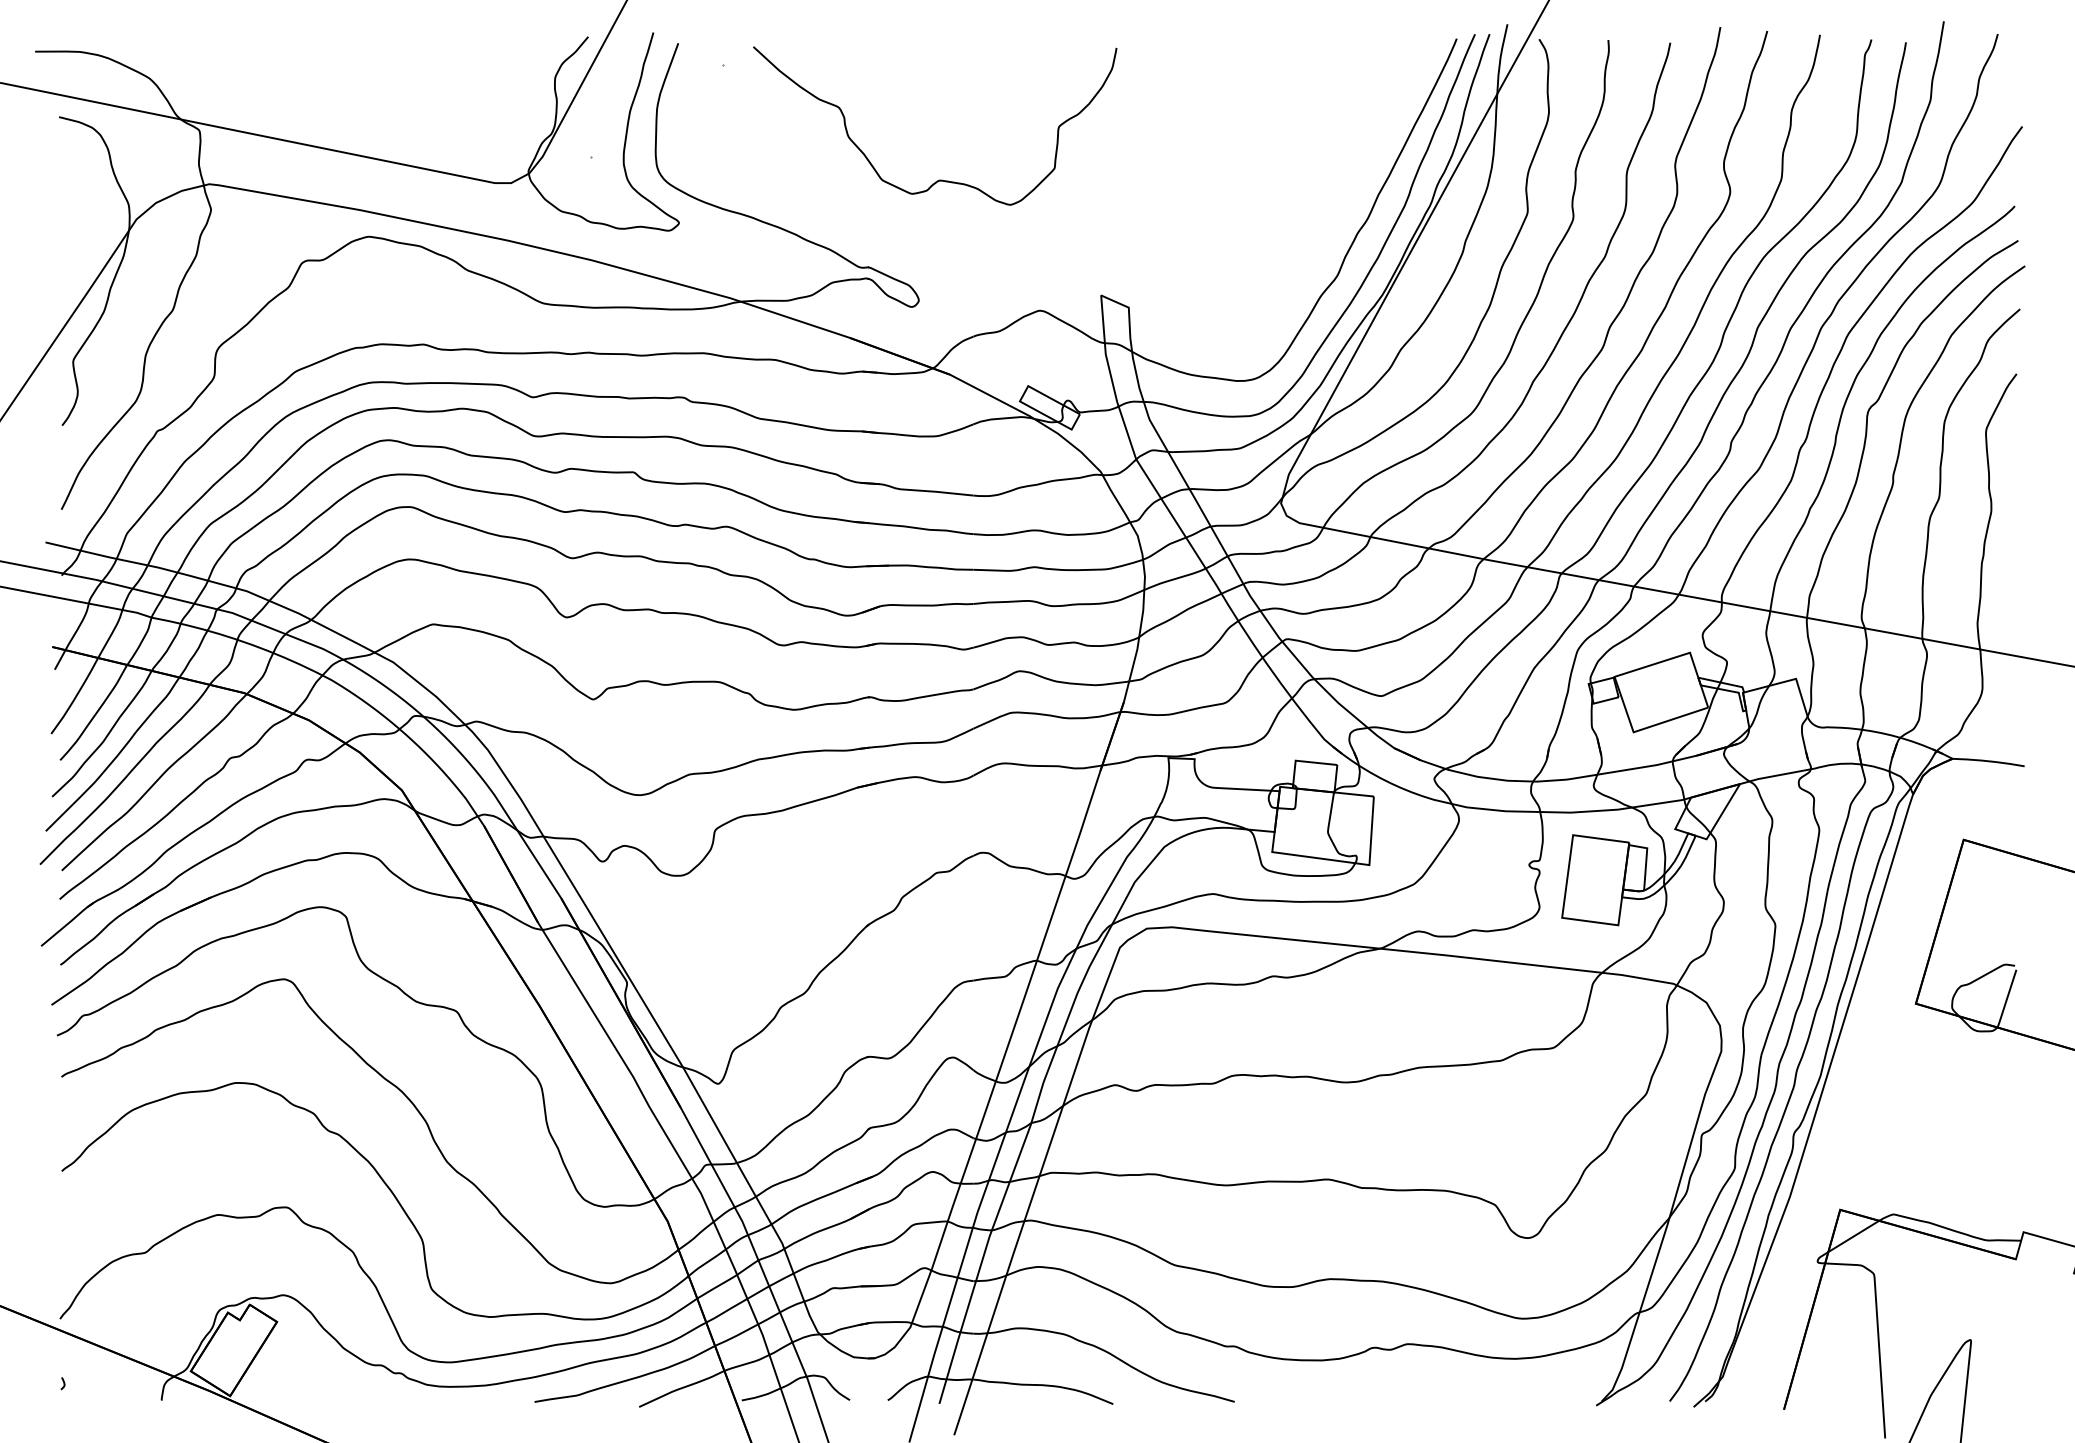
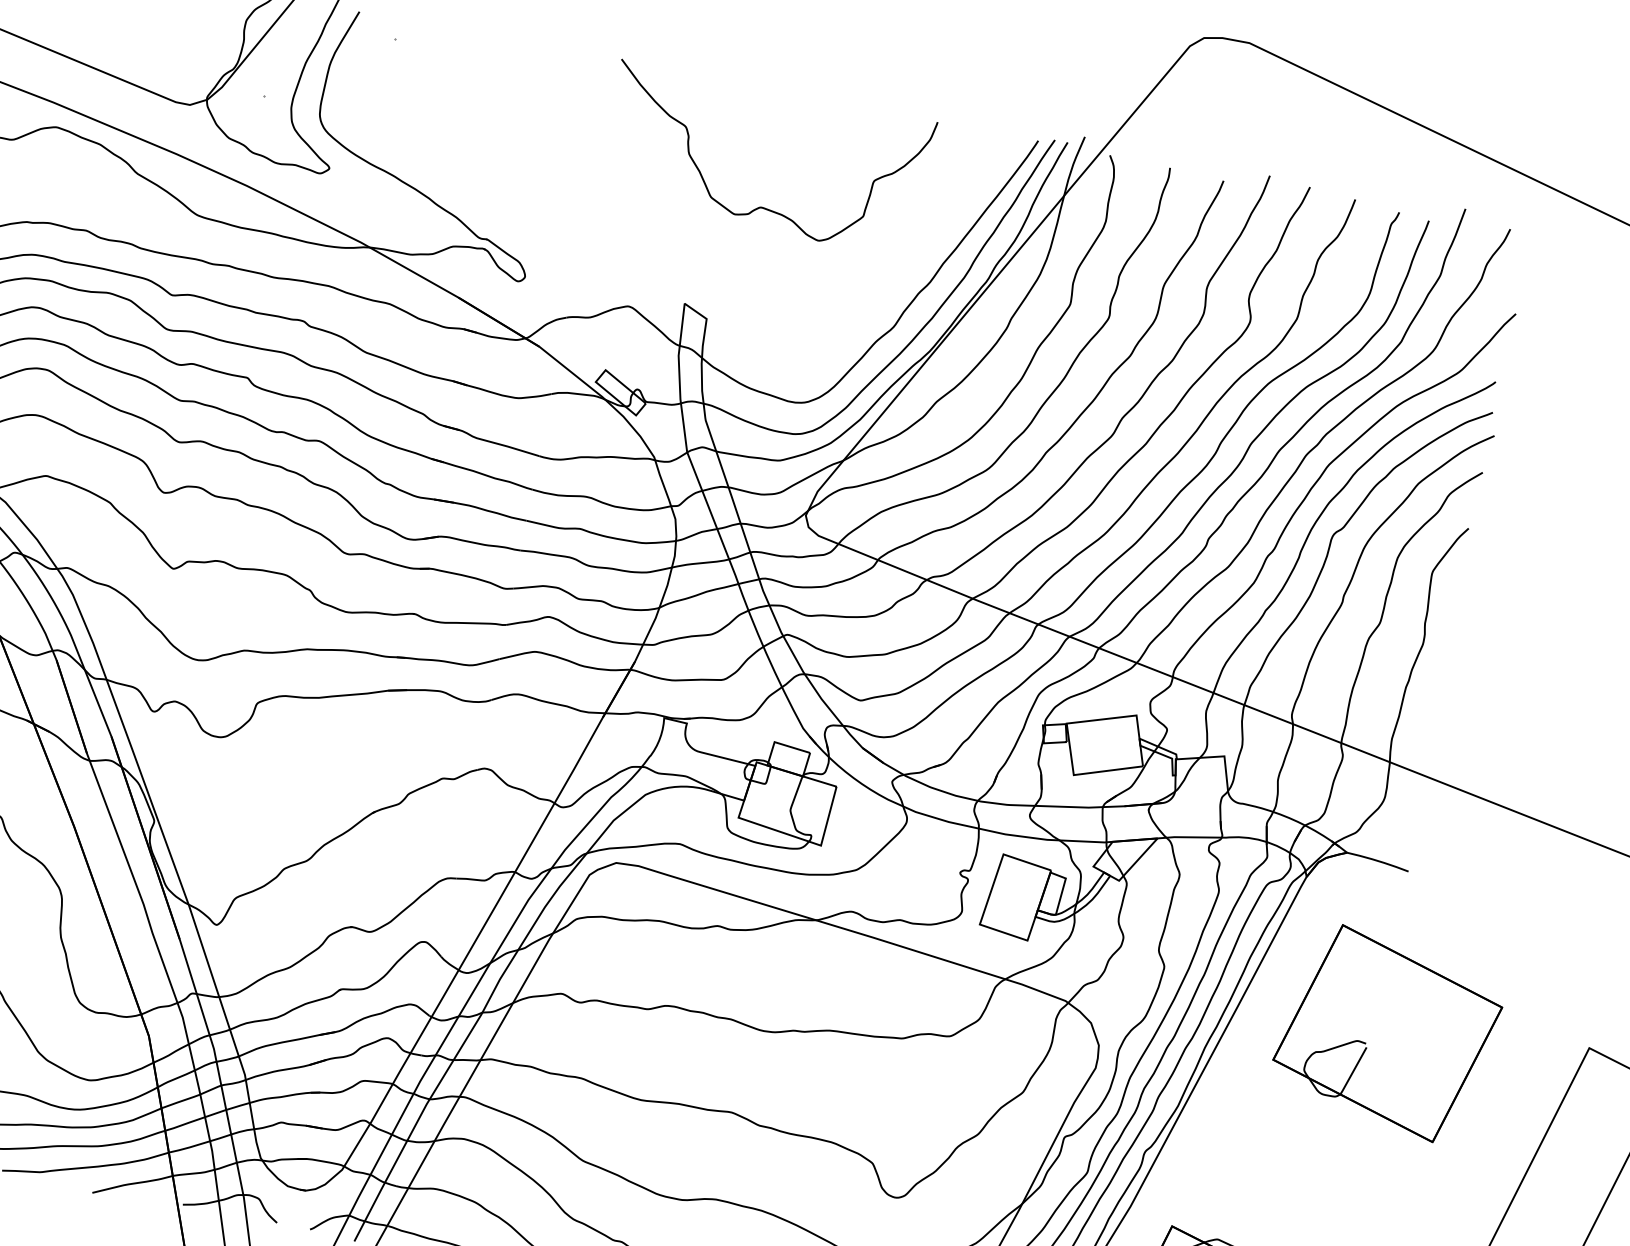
curve: (939, 179) -> (761, 206), moved

